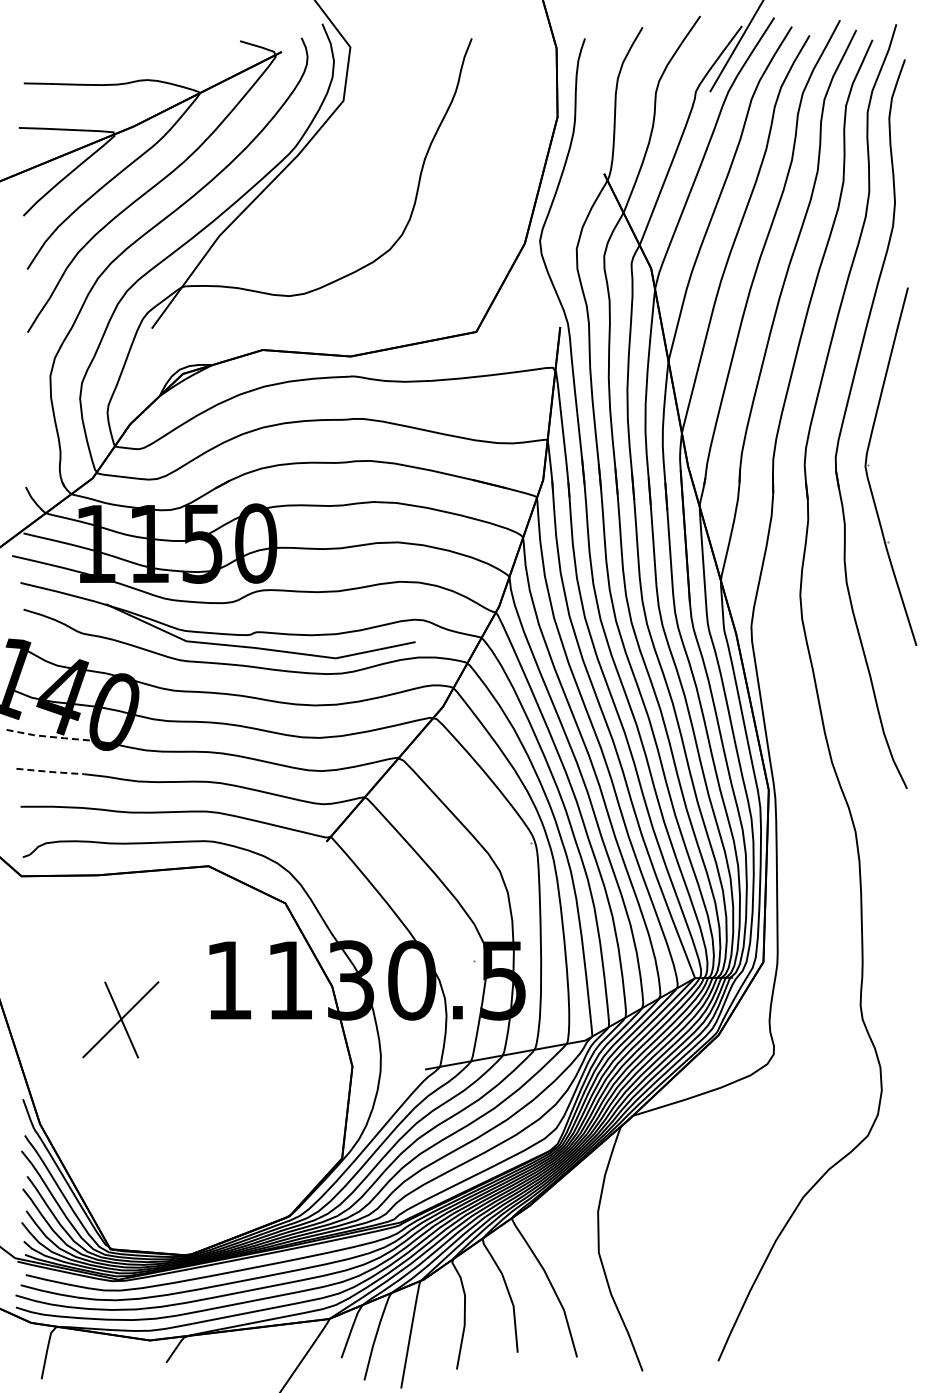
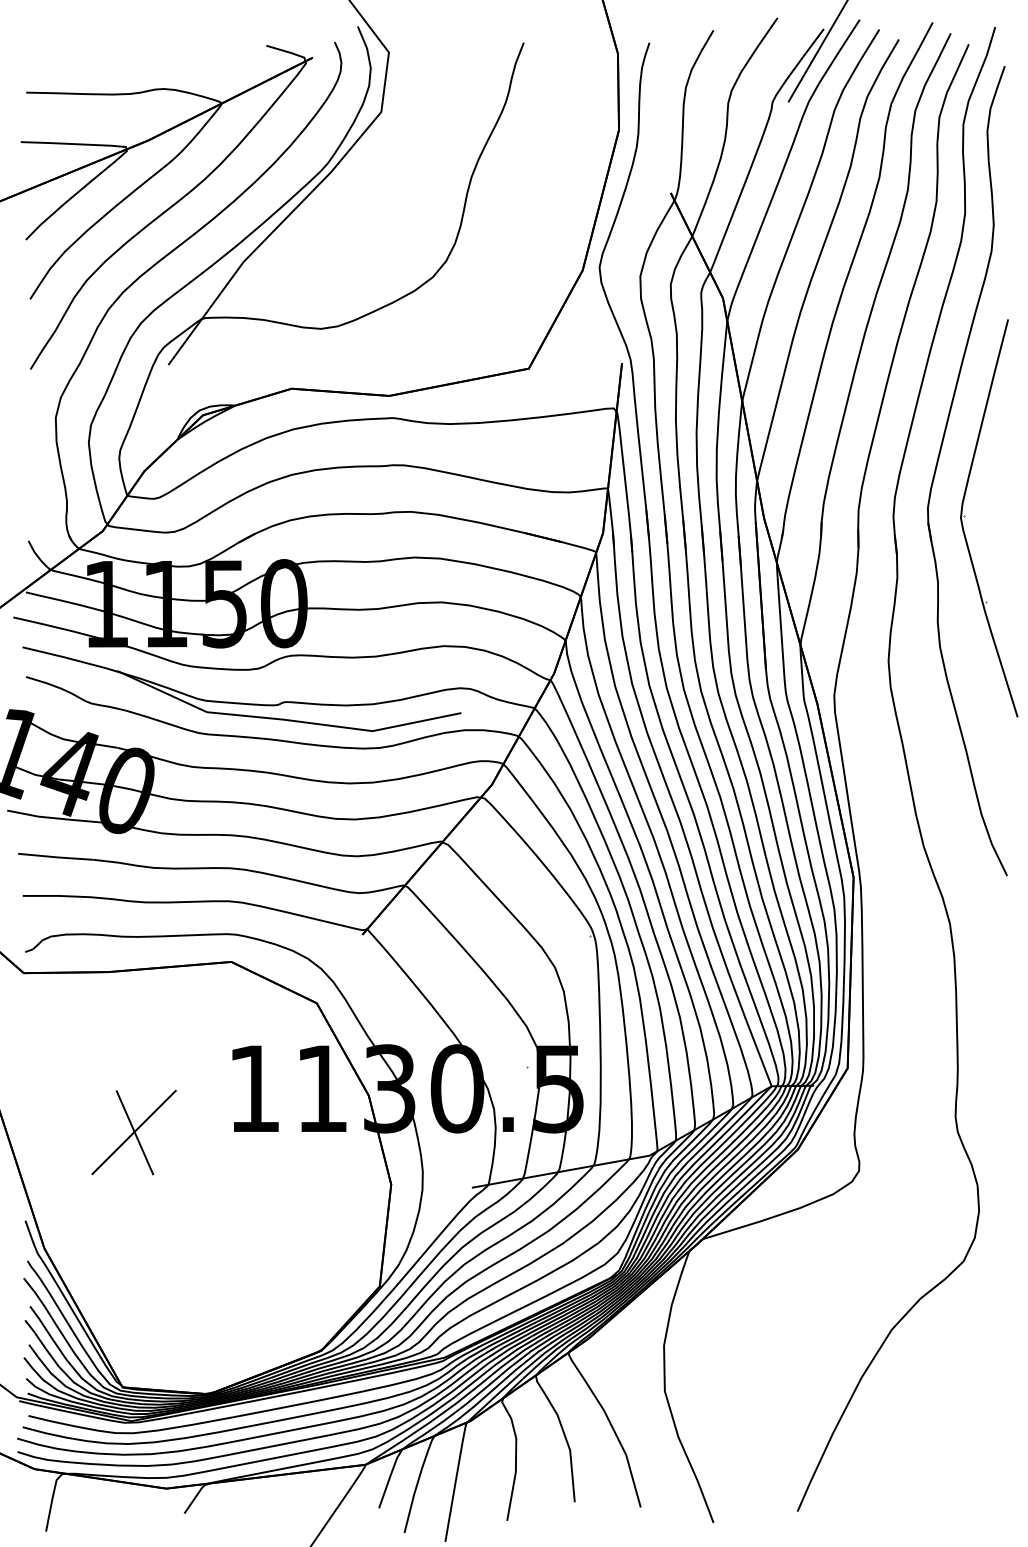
line: (49, 736) -> (54, 817), dashed -> solid
line: (50, 771) -> (55, 856), dashed -> solid

